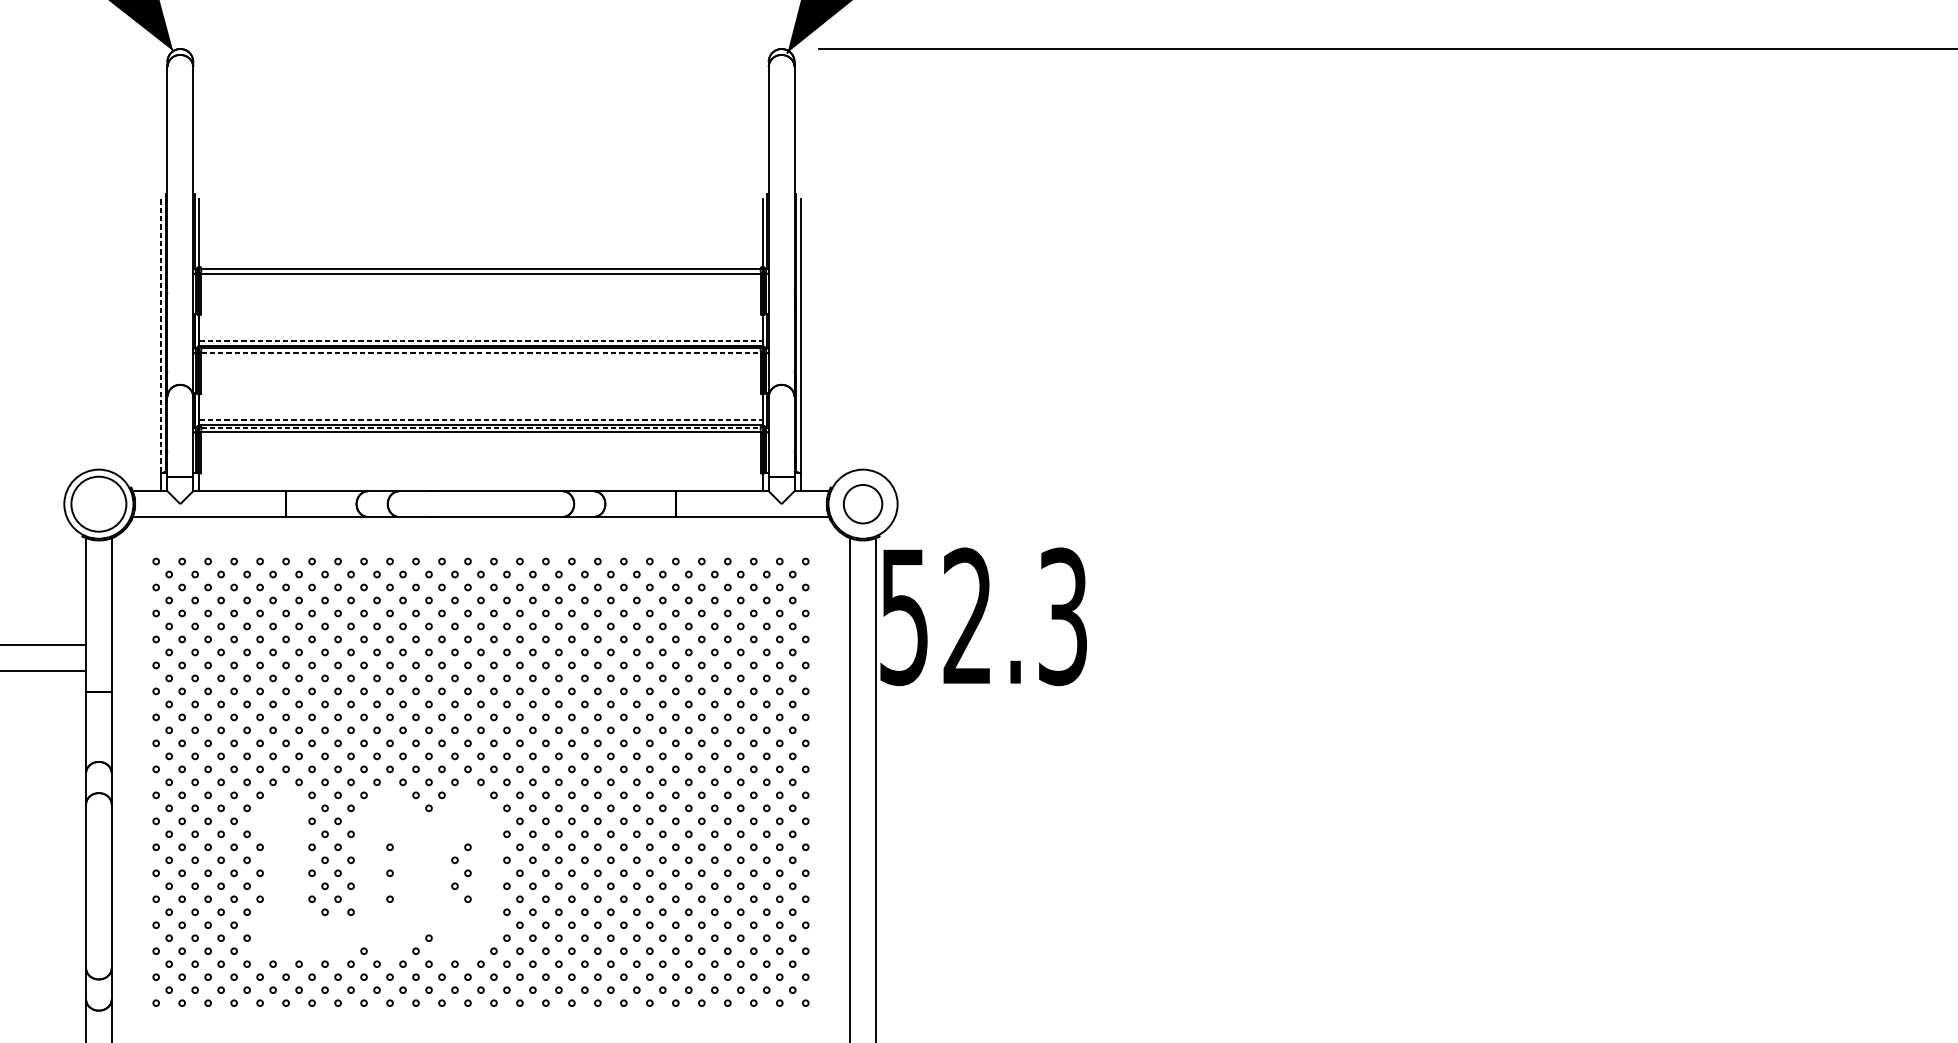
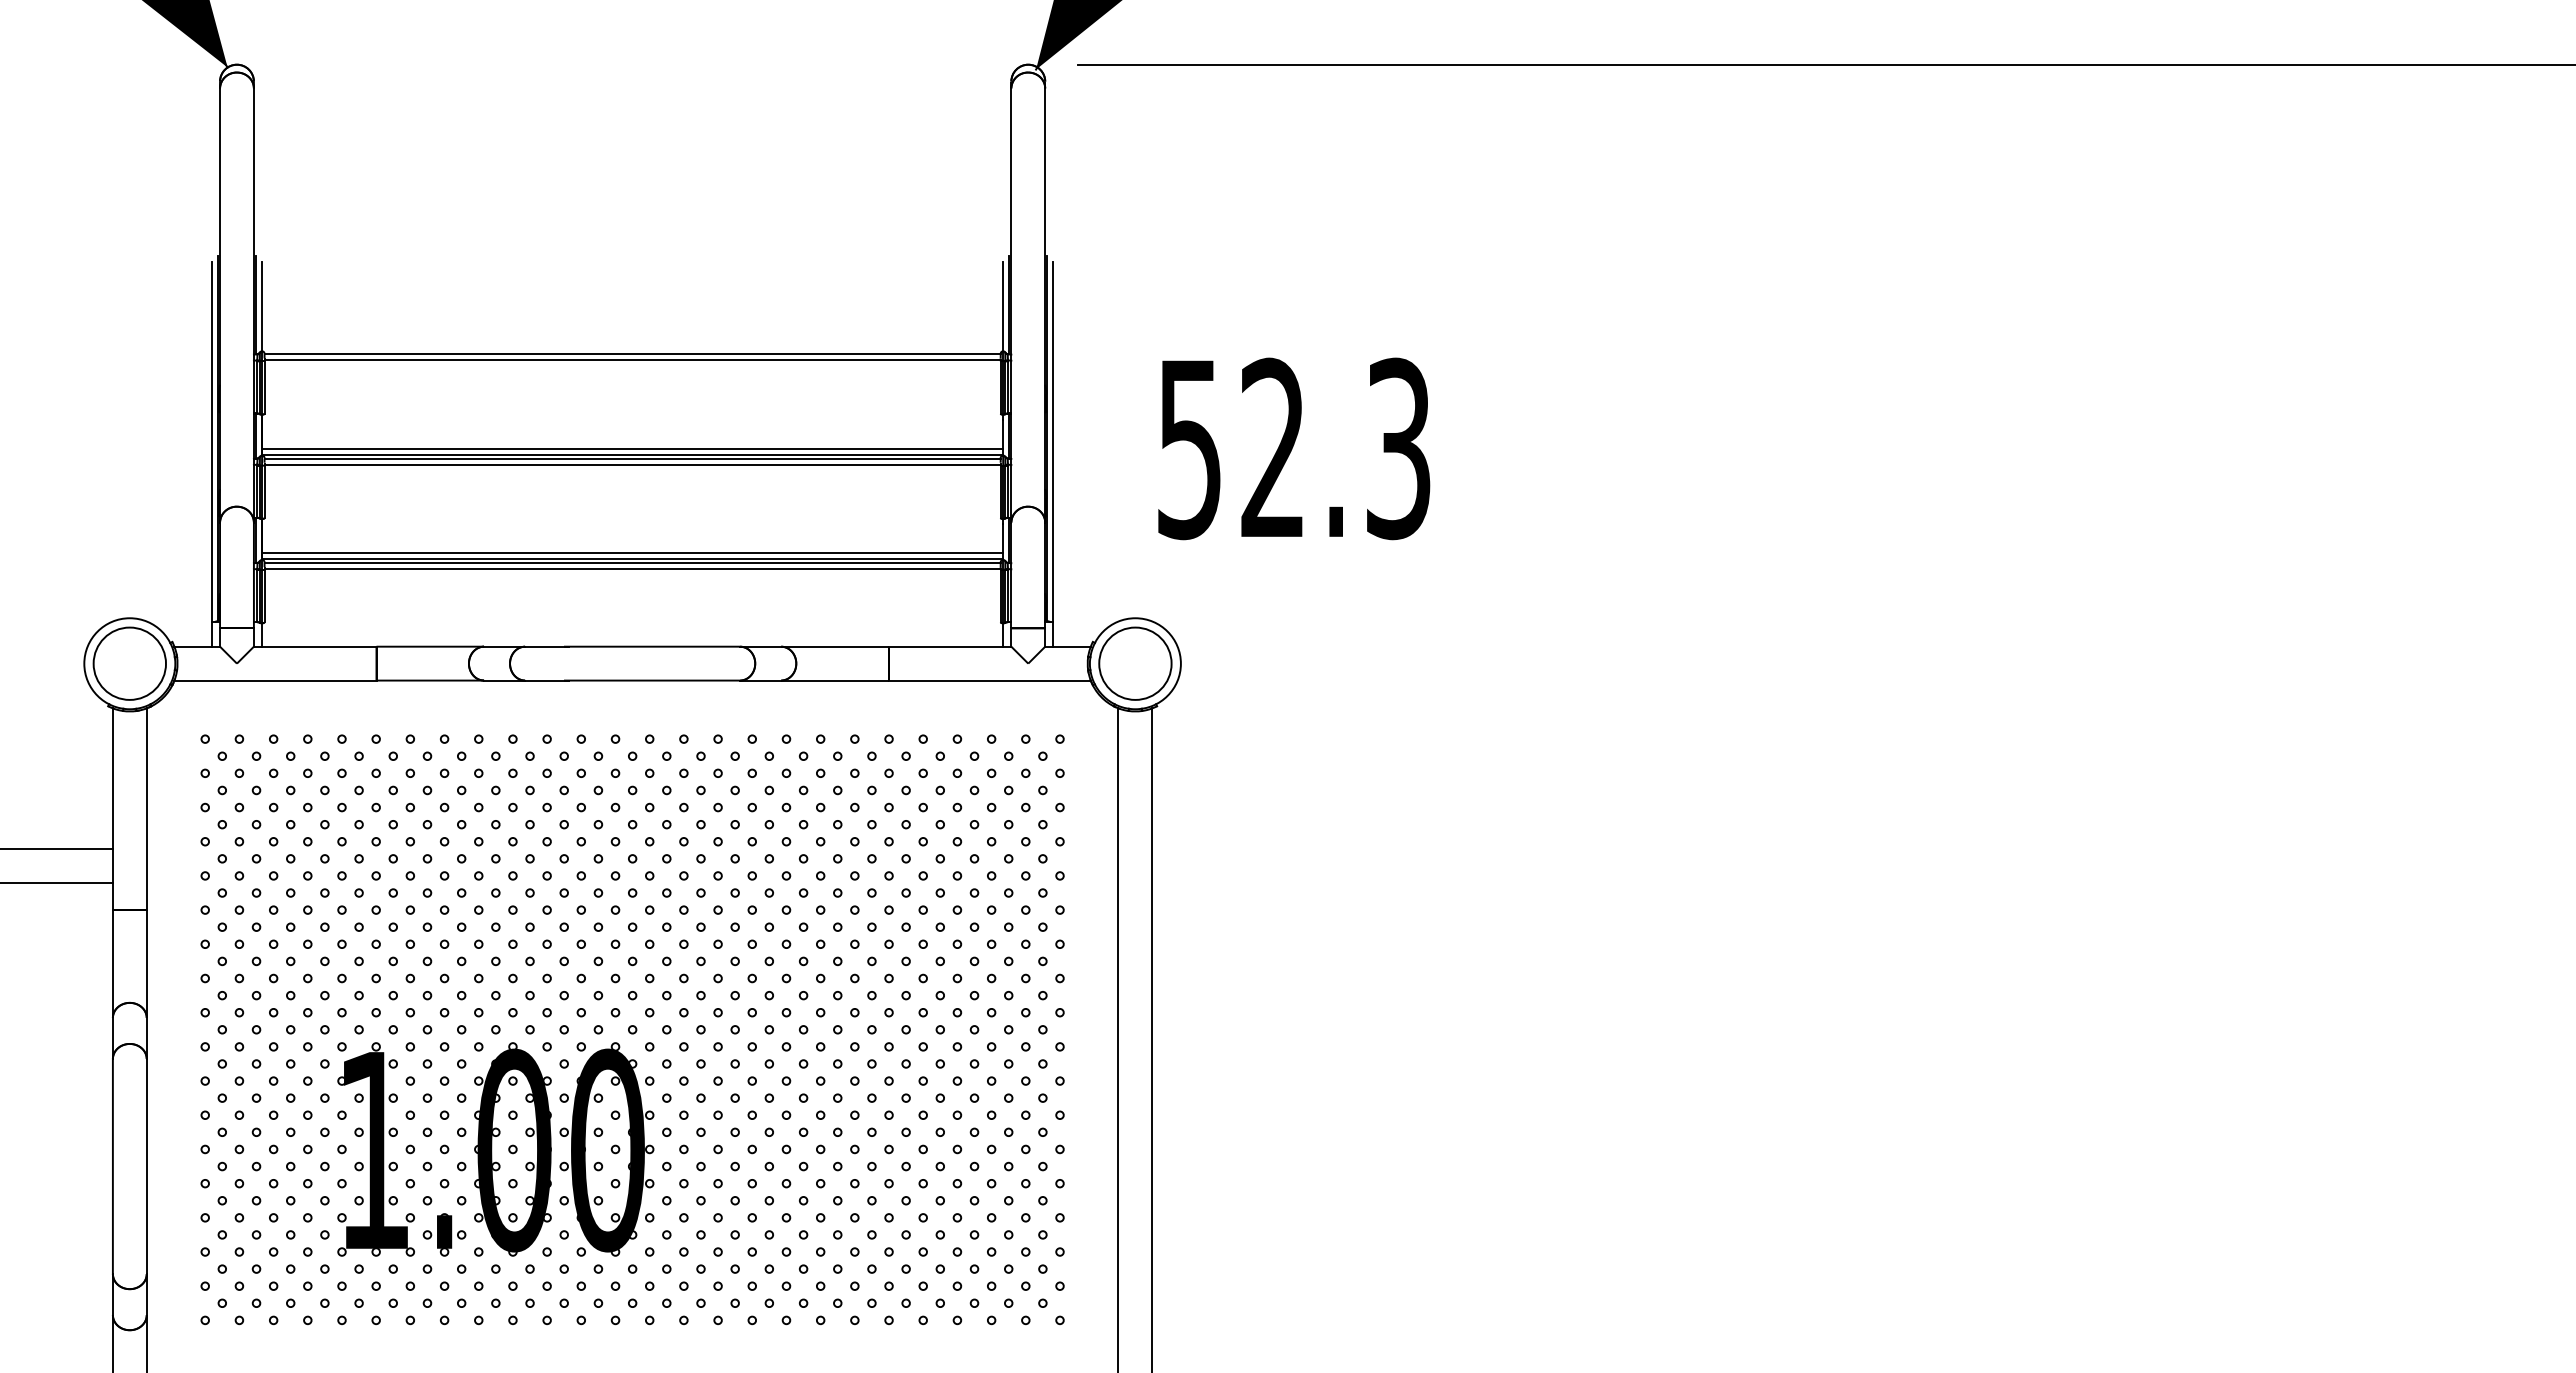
line: (160, 336) -> (211, 442), dashed -> solid
line: (480, 340) -> (632, 448), dashed -> solid
line: (481, 352) -> (633, 464), dashed -> solid
line: (480, 420) -> (632, 553), dashed -> solid
line: (481, 428) -> (633, 563), dashed -> solid
circle: (863, 504) -> (1135, 663), size x1.43
text: (983, 616) -> (1294, 448), moved
part: (376, 873) -> (495, 1149), added

